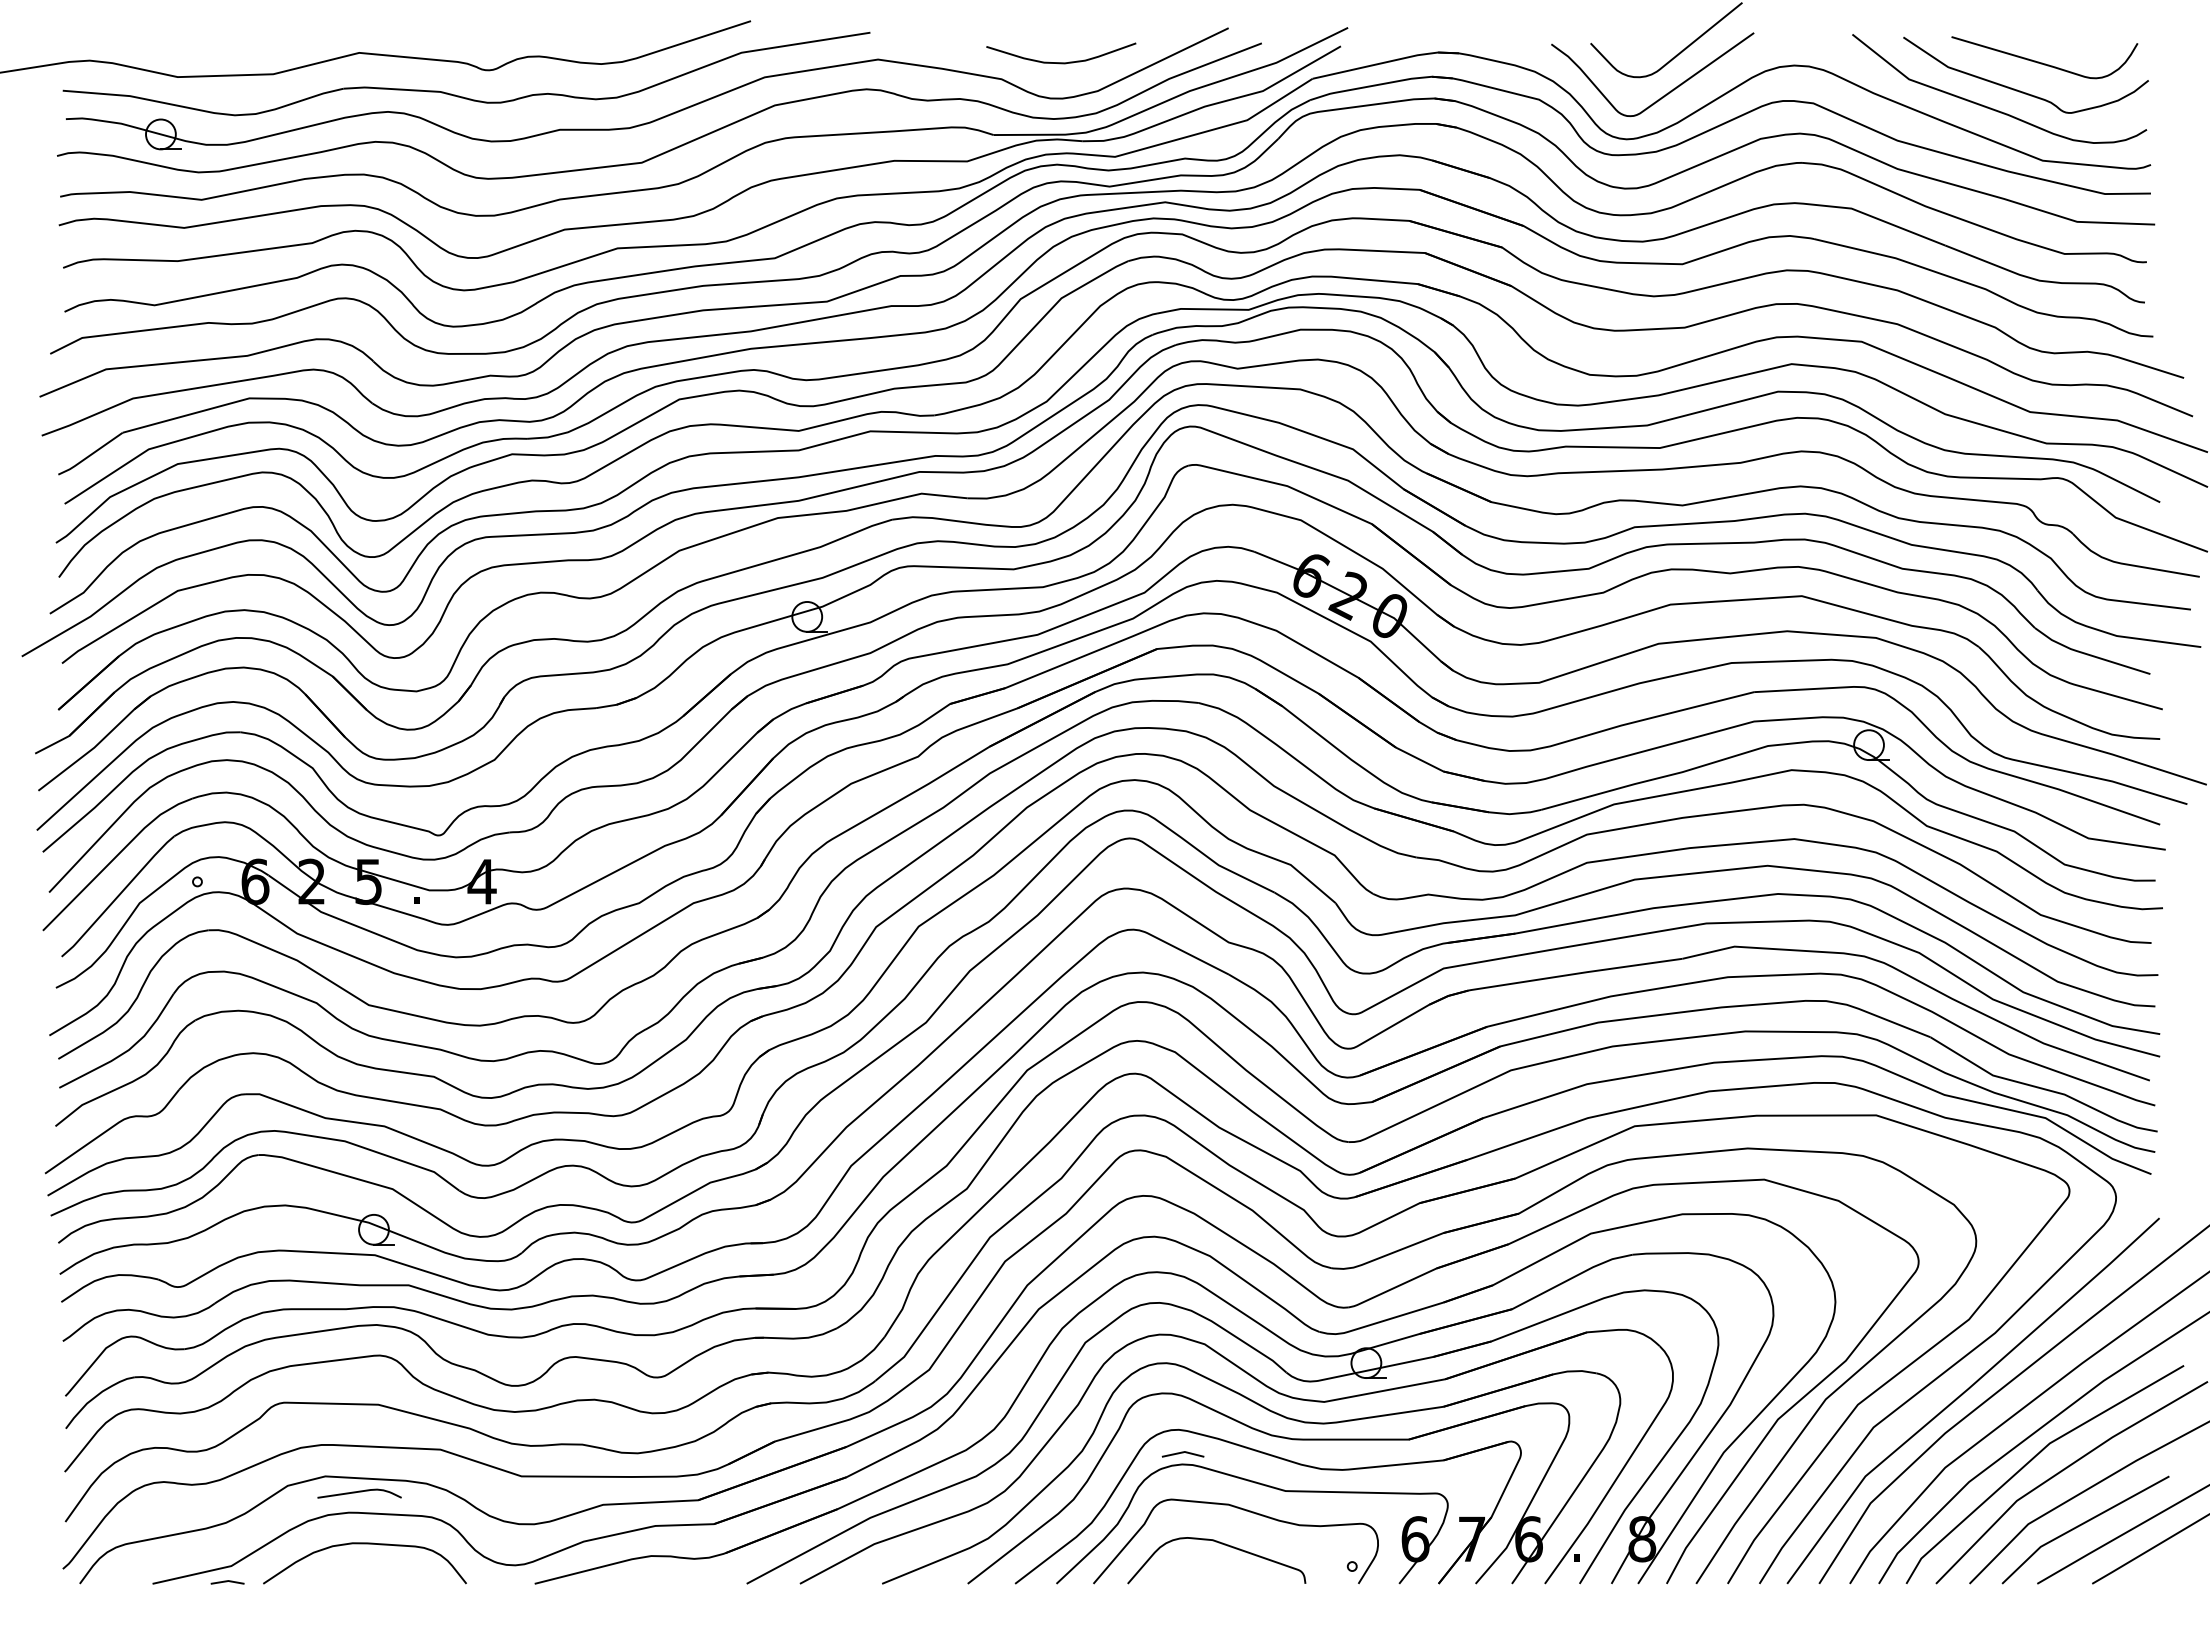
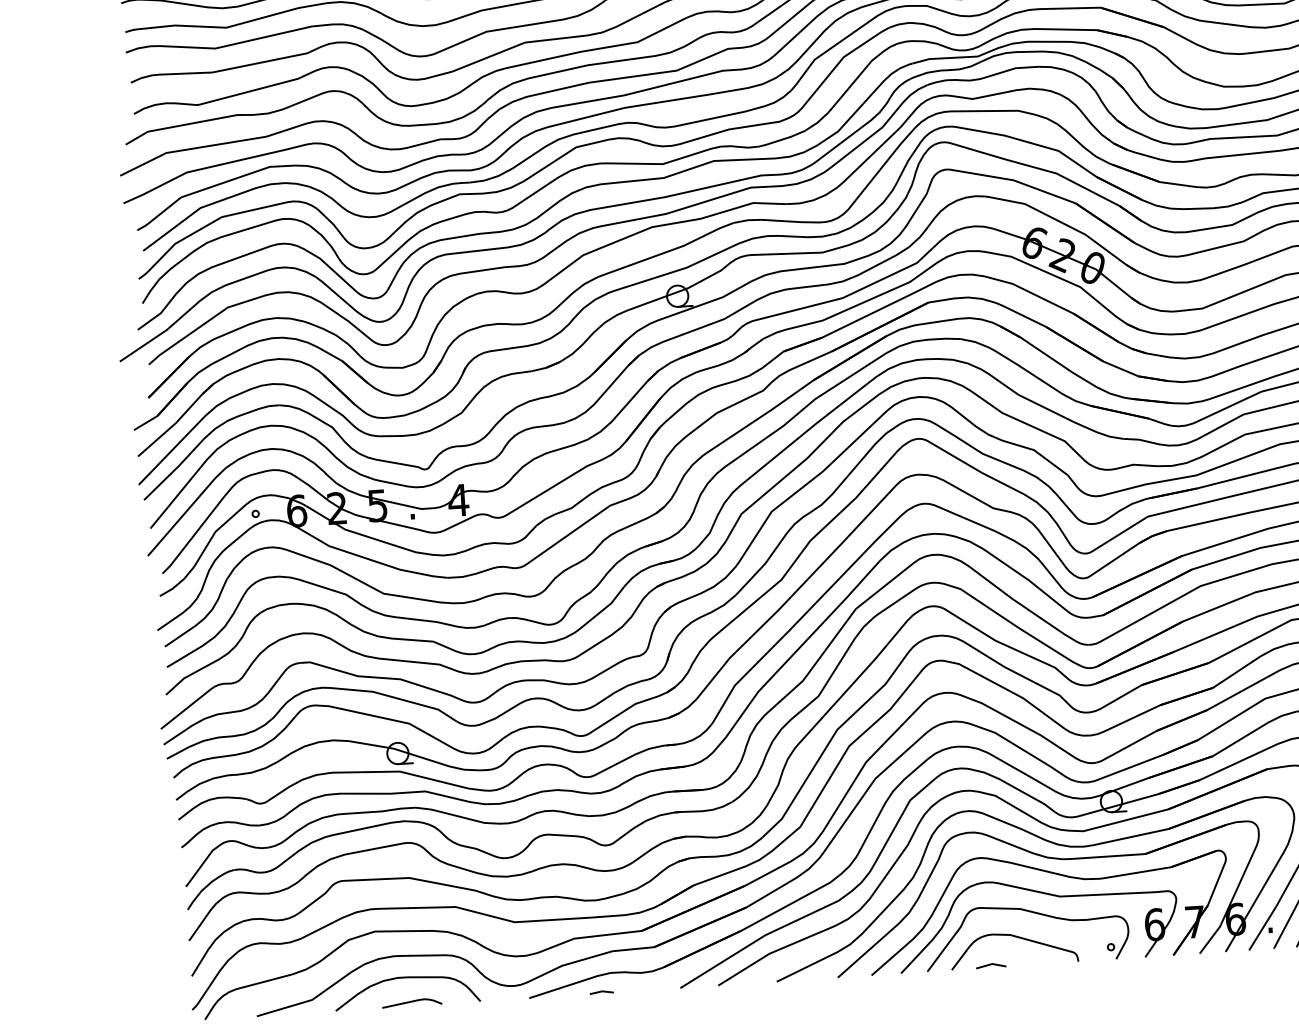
line: (1182, 1453) -> (990, 965), moved
curve: (359, 1492) -> (411, 1002), moved
line: (227, 1582) -> (601, 992), moved

